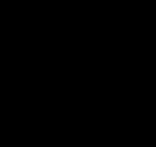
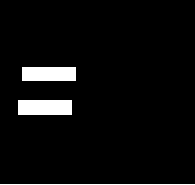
fill: (39, 58) -> (49, 73), removed
fill: (36, 85) -> (45, 106), removed

